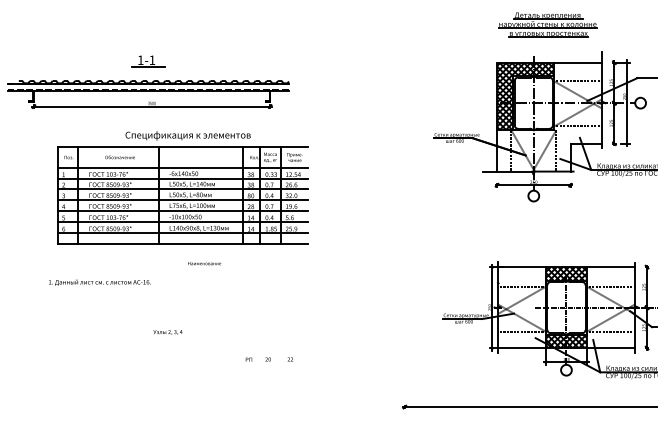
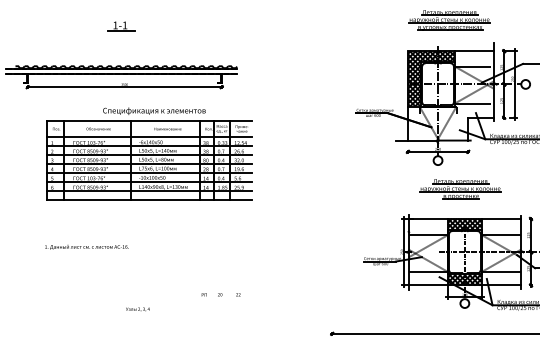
part: (148, 61) -> (121, 26), moved
part: (560, 230) -> (459, 188), added
text: (204, 263) -> (167, 129), moved
text: (99, 282) -> (86, 247), moved
text: (167, 332) -> (137, 309), moved

